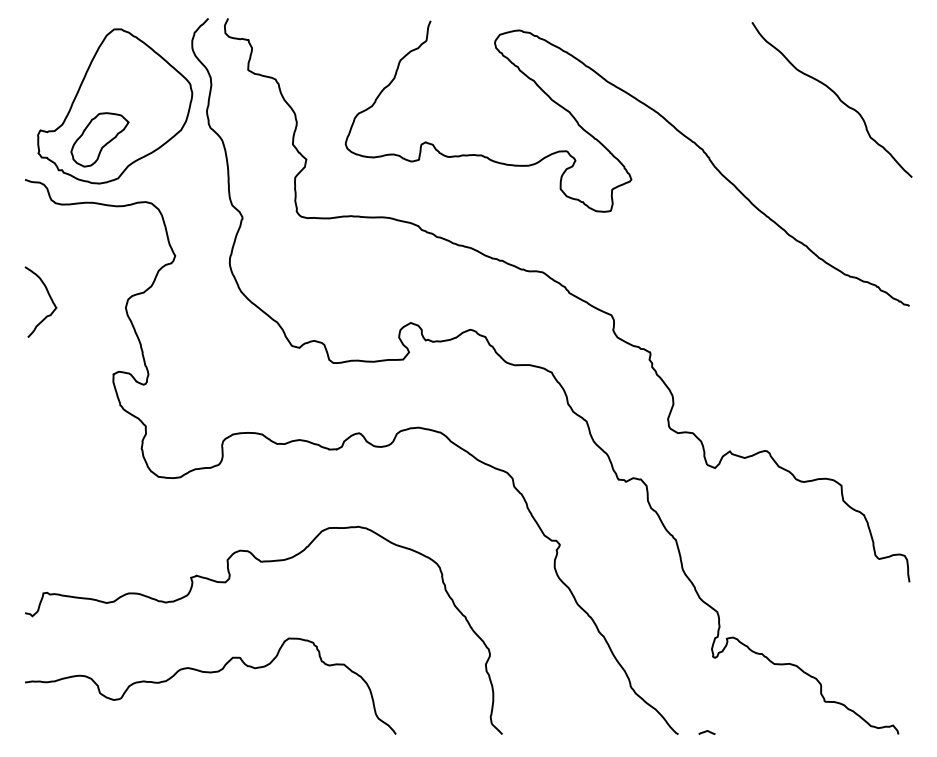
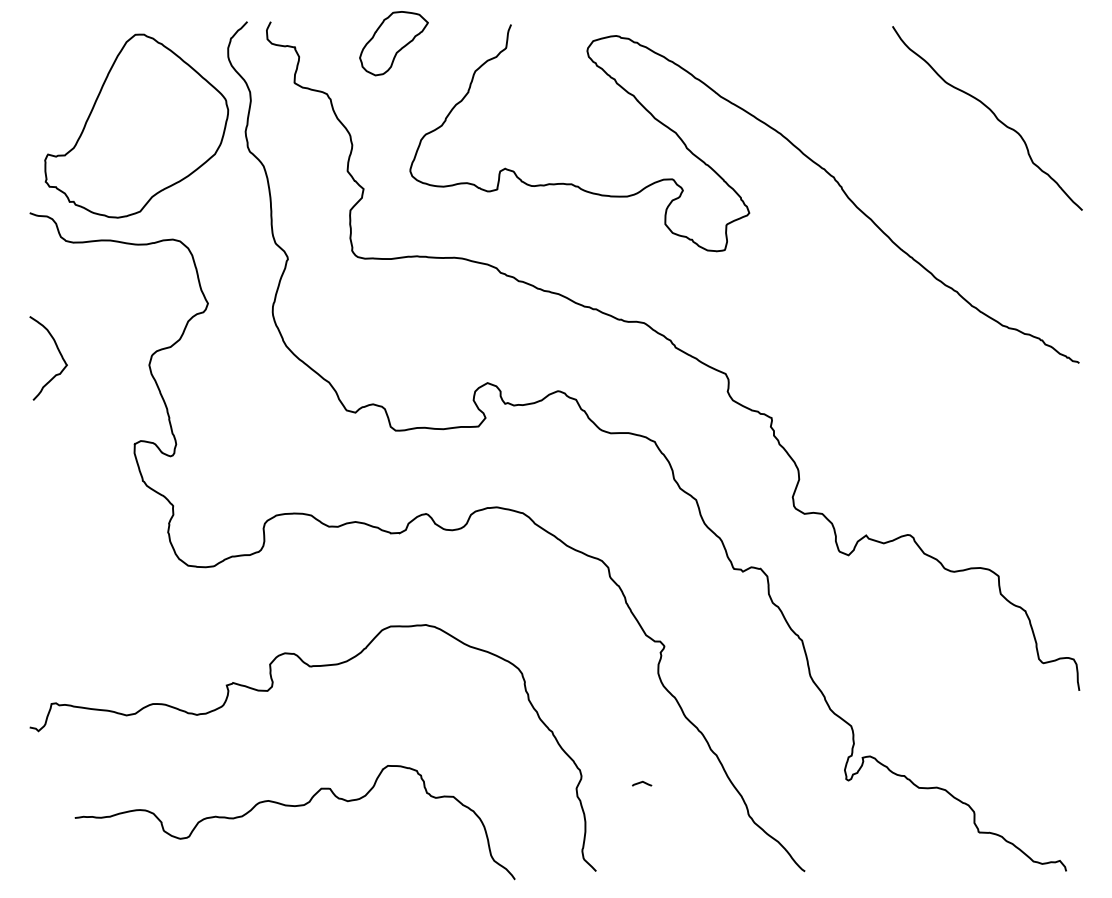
part: (99, 139) -> (393, 43), moved
curve: (210, 673) -> (294, 807), moved
curve: (706, 732) -> (641, 783), moved

